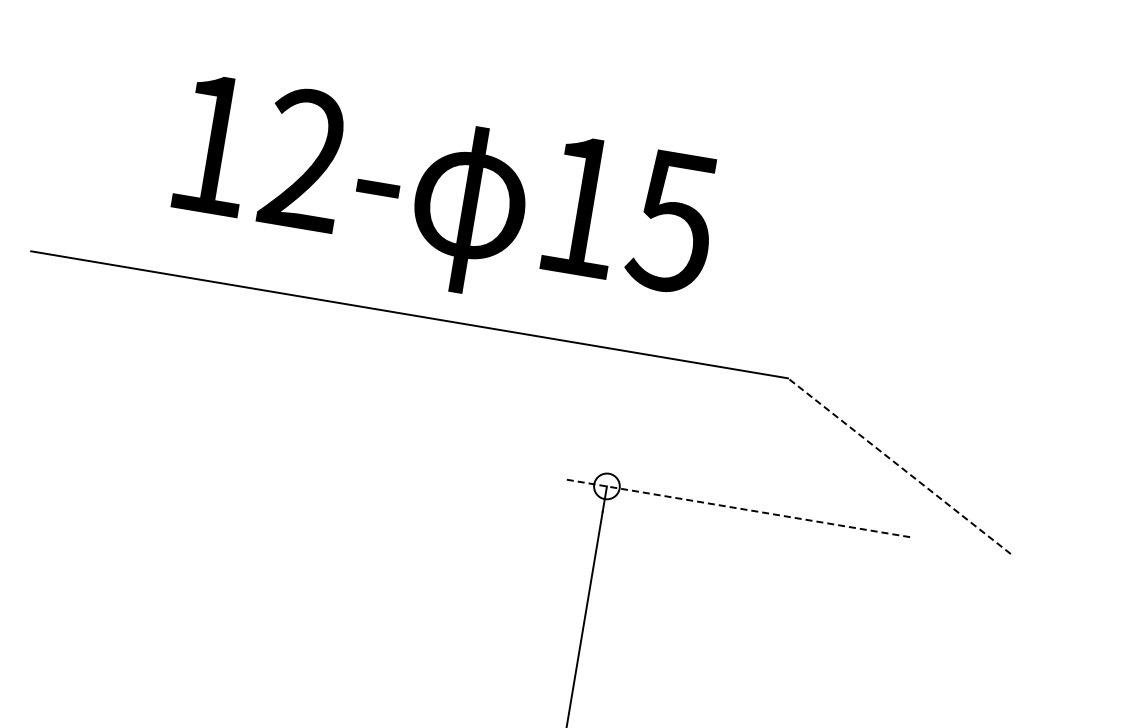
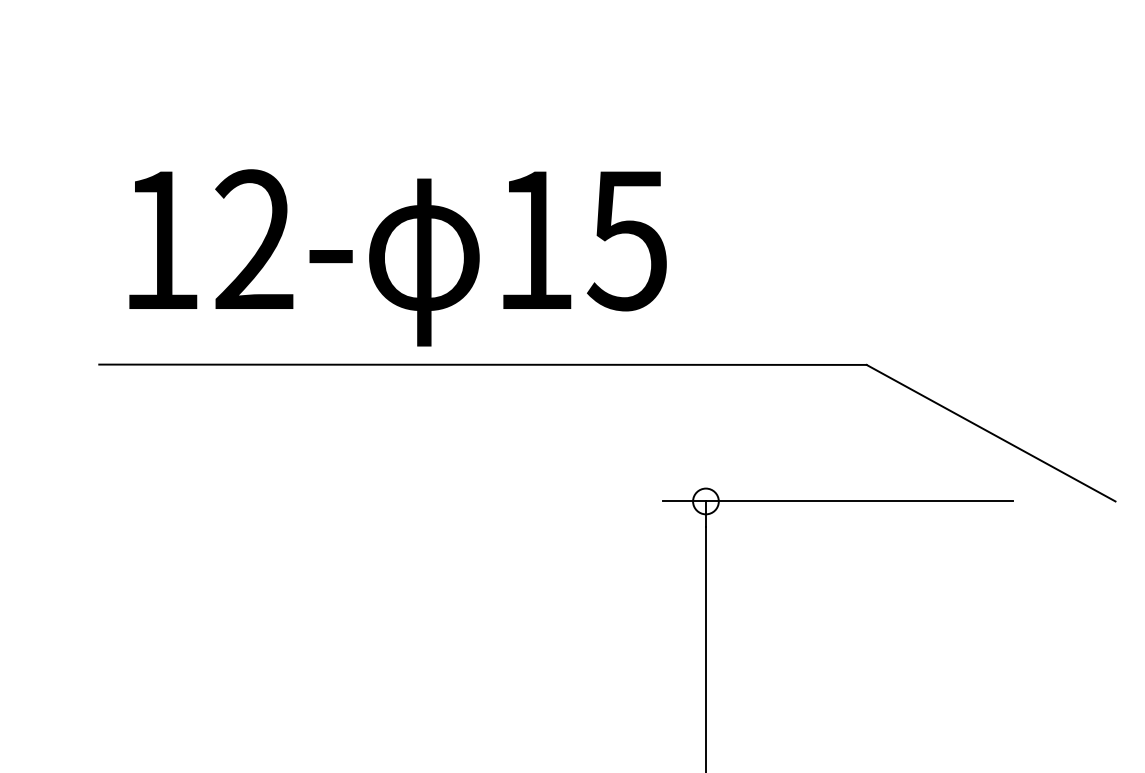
text: (443, 200) -> (397, 257), moved
line: (899, 466) -> (991, 433), dashed -> solid
line: (736, 508) -> (837, 501), dashed -> solid

